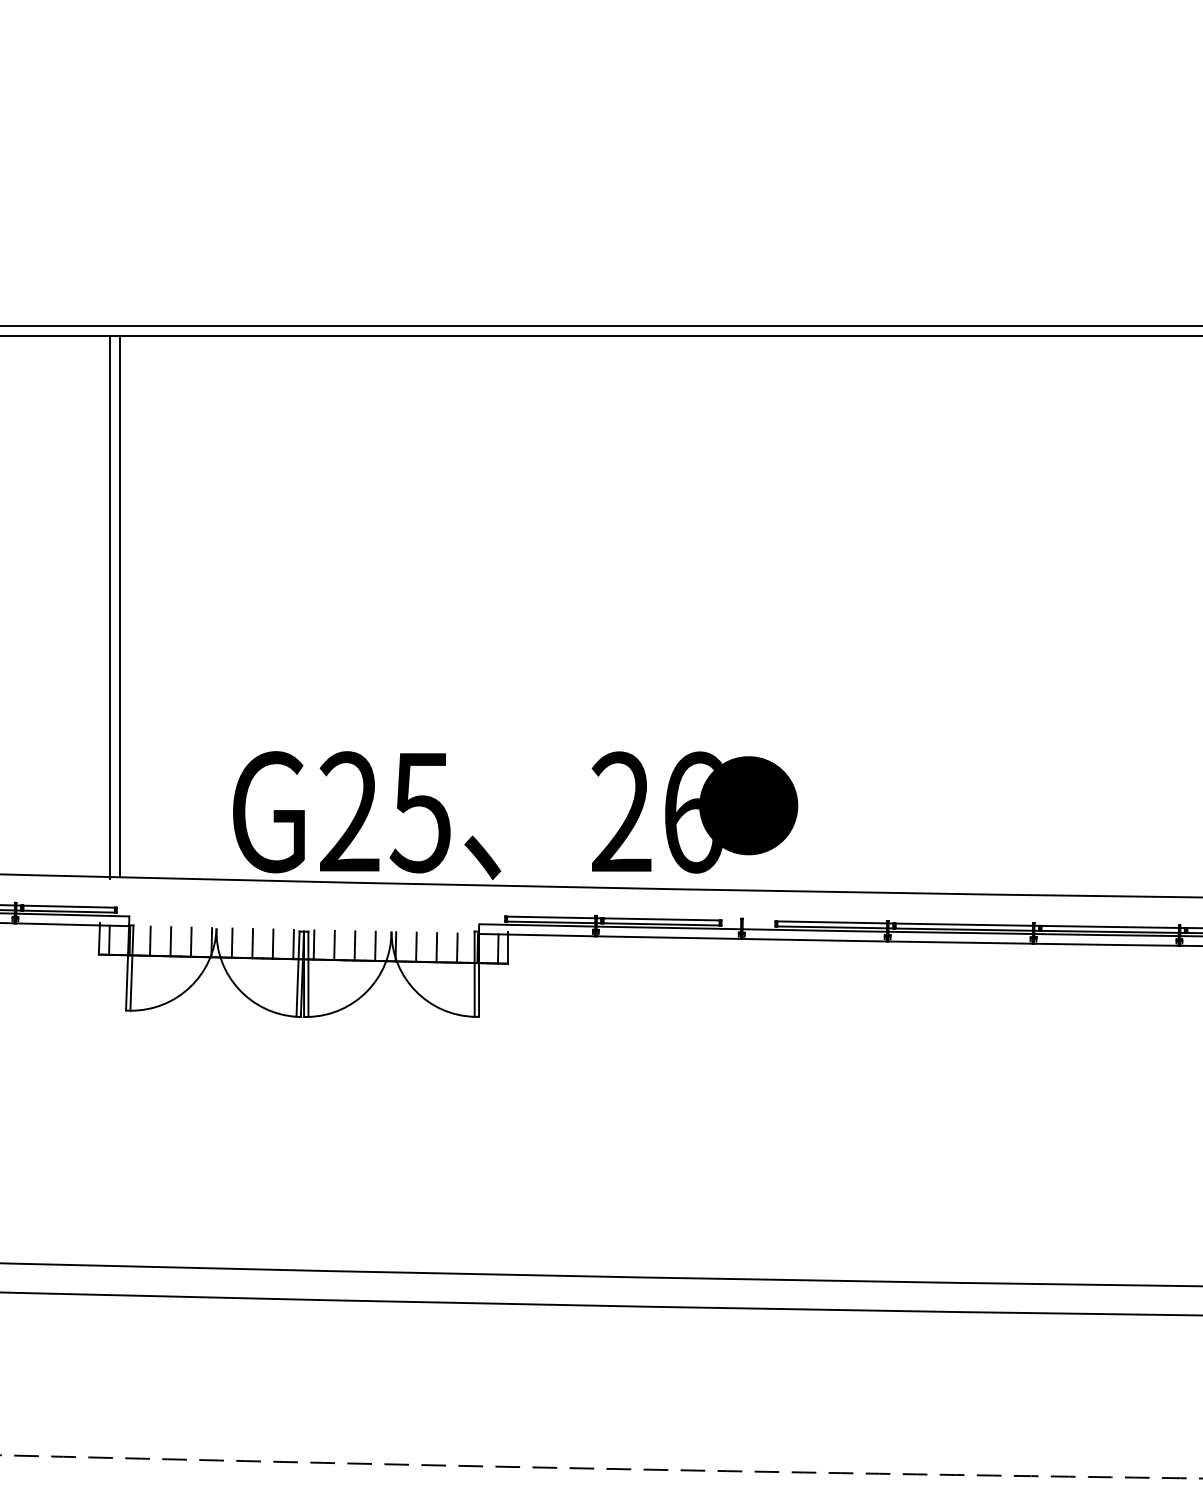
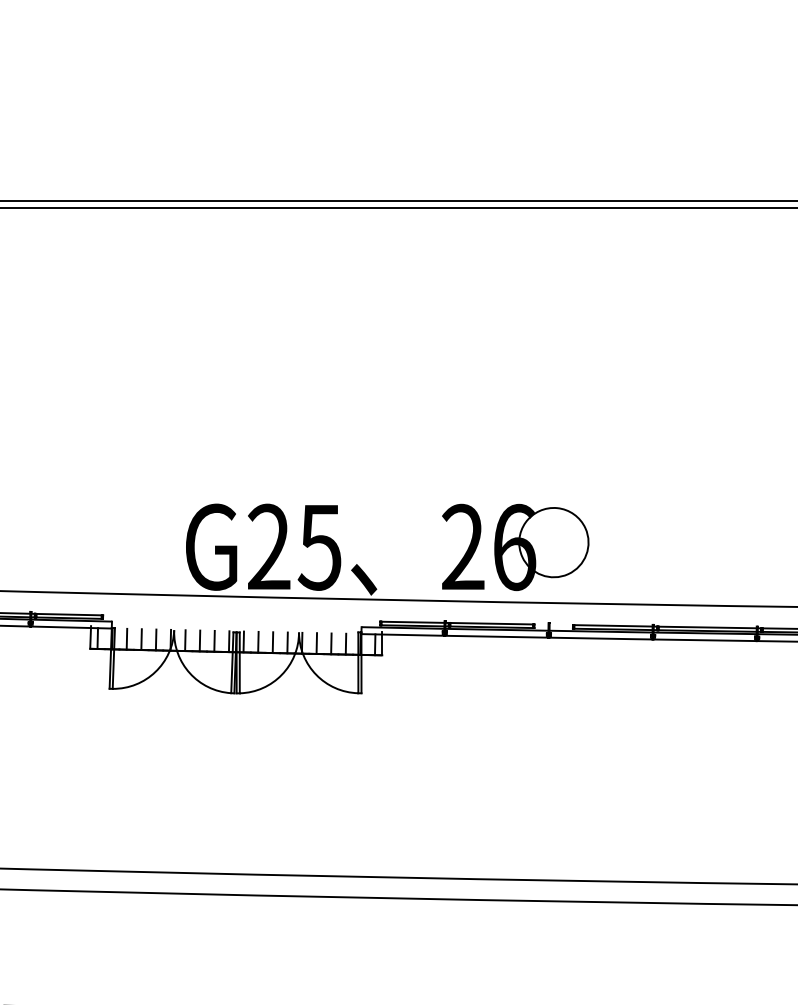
line: (119, 606) -> (104, 400), removed
line: (109, 607) -> (97, 401), removed
fill: (748, 805) -> (553, 542), removed

